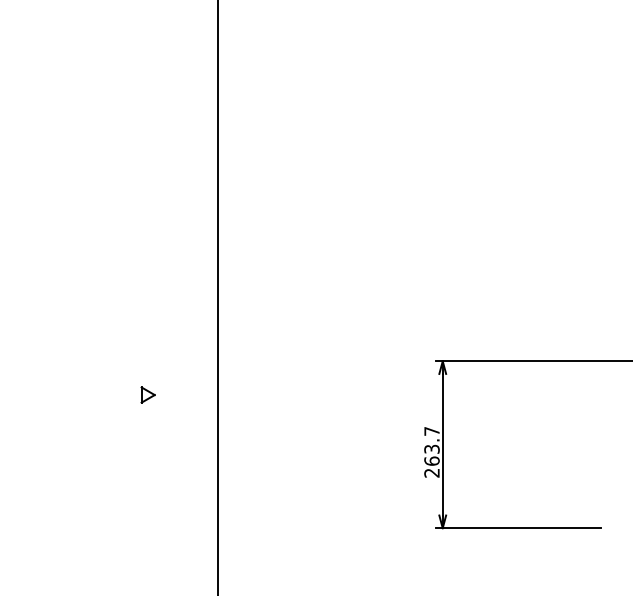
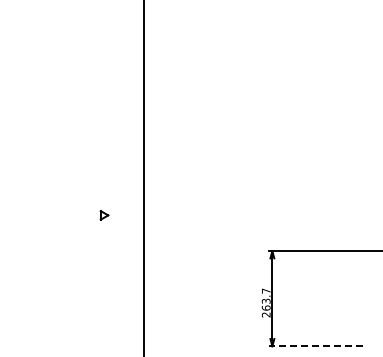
part: (148, 395) -> (104, 215), moved
line: (518, 528) -> (315, 346), solid -> dashed

